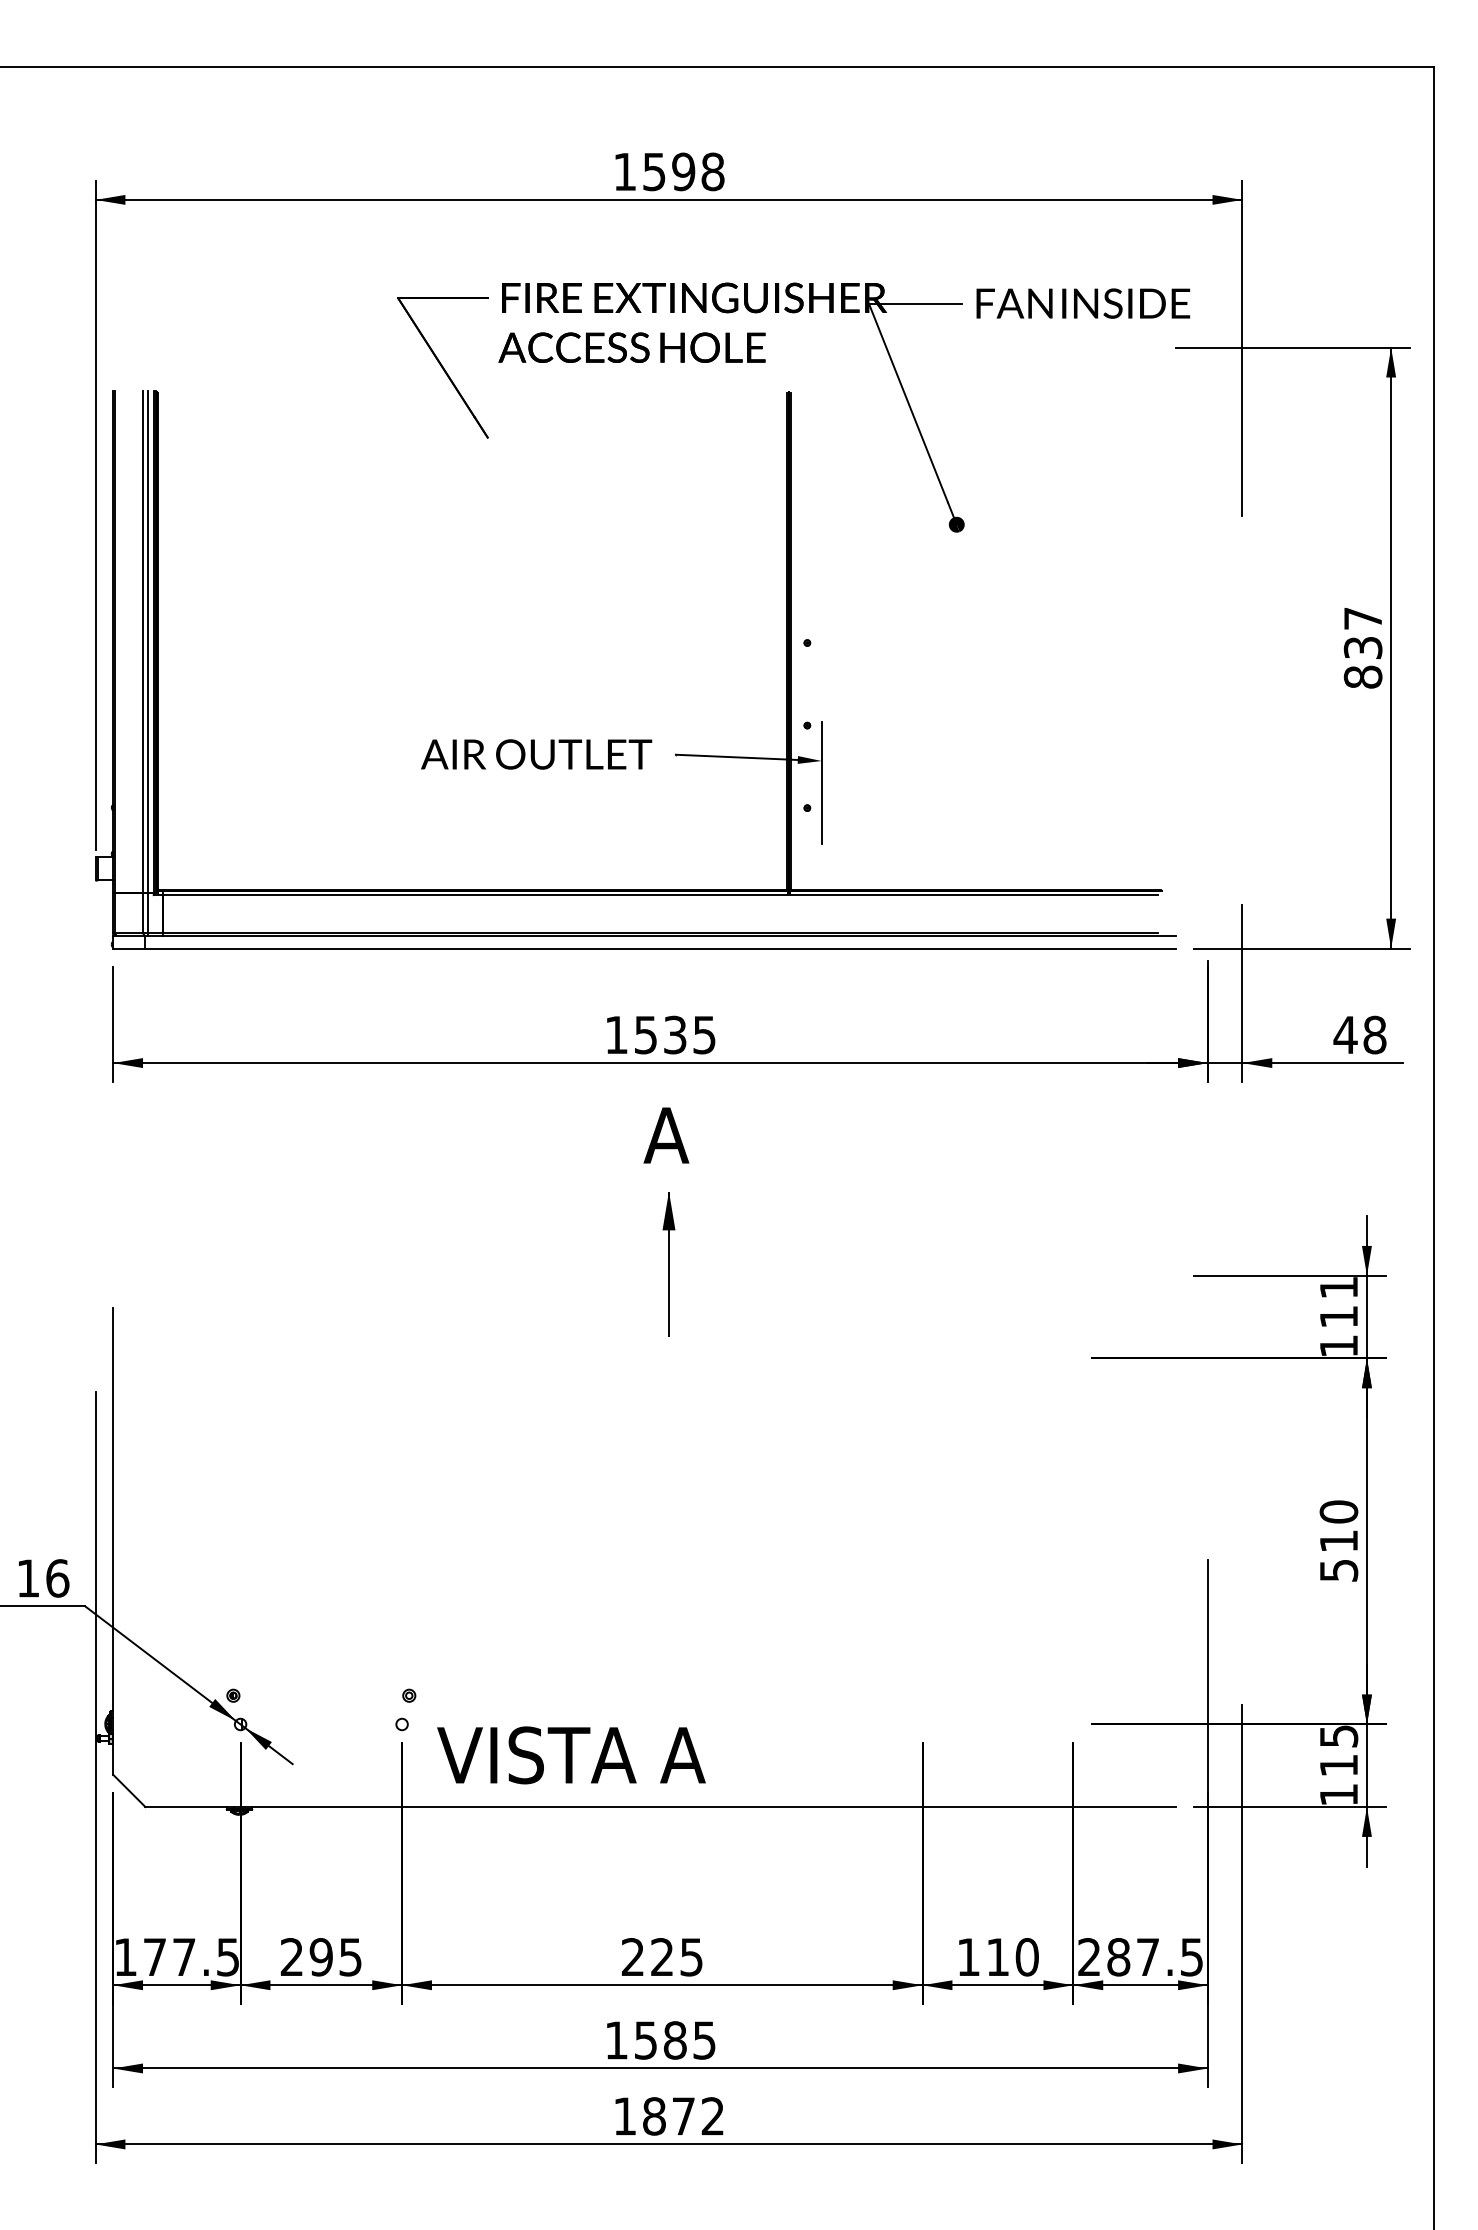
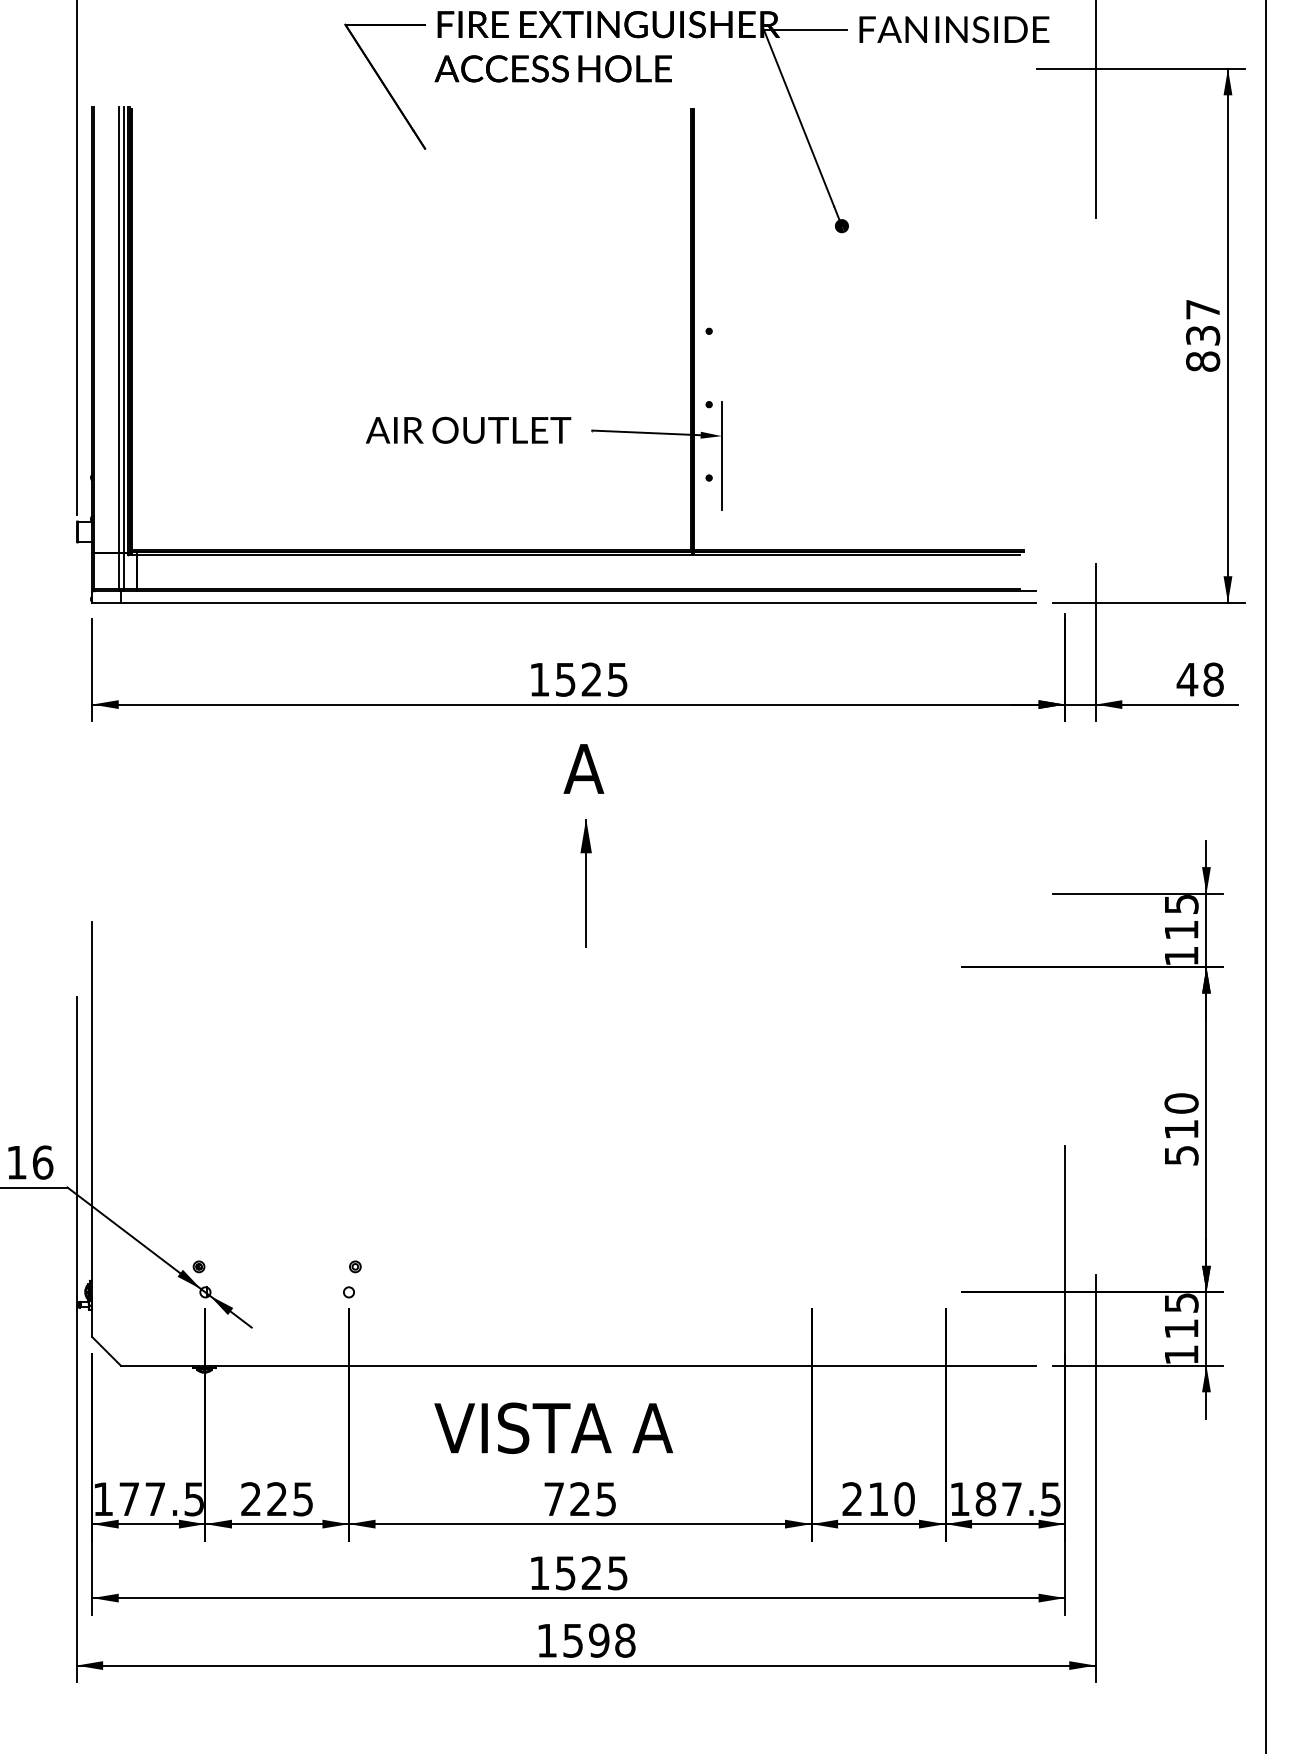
text: (675, 1035) -> (591, 680), 1535 -> 1525
text: (1339, 1287) -> (1182, 904), 111 -> 115
text: (571, 1755) -> (553, 1428), moved
text: (632, 1956) -> (553, 1498), 225 -> 725
text: (968, 1956) -> (852, 1498), 110 -> 210
text: (1088, 1956) -> (958, 1498), 287.5 -> 187.5
text: (320, 1957) -> (276, 1499), 295 -> 225
text: (674, 2040) -> (591, 1573), 1585 -> 1525
text: (683, 2116) -> (599, 1640), 1872 -> 1598

